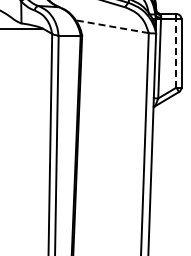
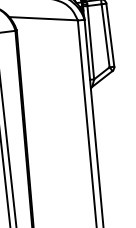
line: (111, 26) -> (42, 18), dashed -> solid
line: (176, 52) -> (105, 34), dashed -> solid

